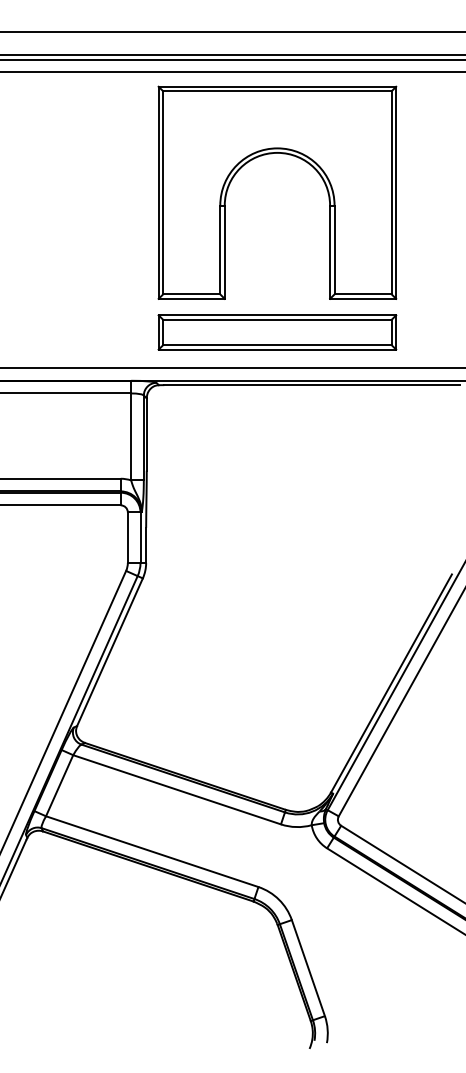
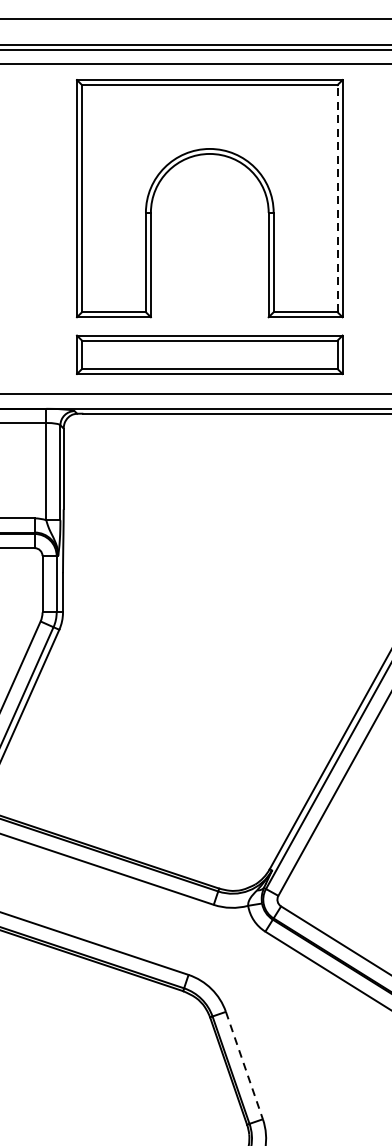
line: (391, 192) -> (337, 198), solid -> dashed
line: (308, 968) -> (244, 1066), solid -> dashed

